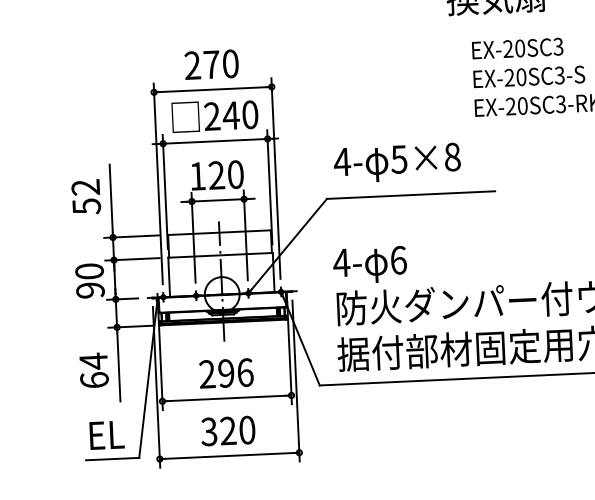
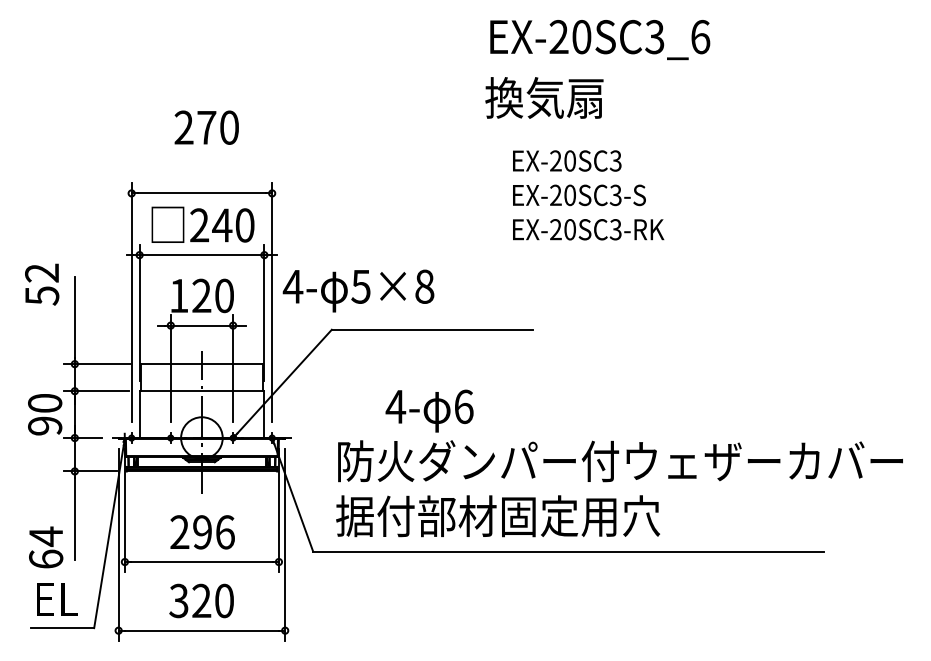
text: (211, 64) -> (206, 127), moved
text: (397, 162) -> (358, 290), moved
text: (86, 197) -> (42, 284), moved
text: (369, 264) -> (429, 410), moved
text: (94, 370) -> (46, 547), moved

